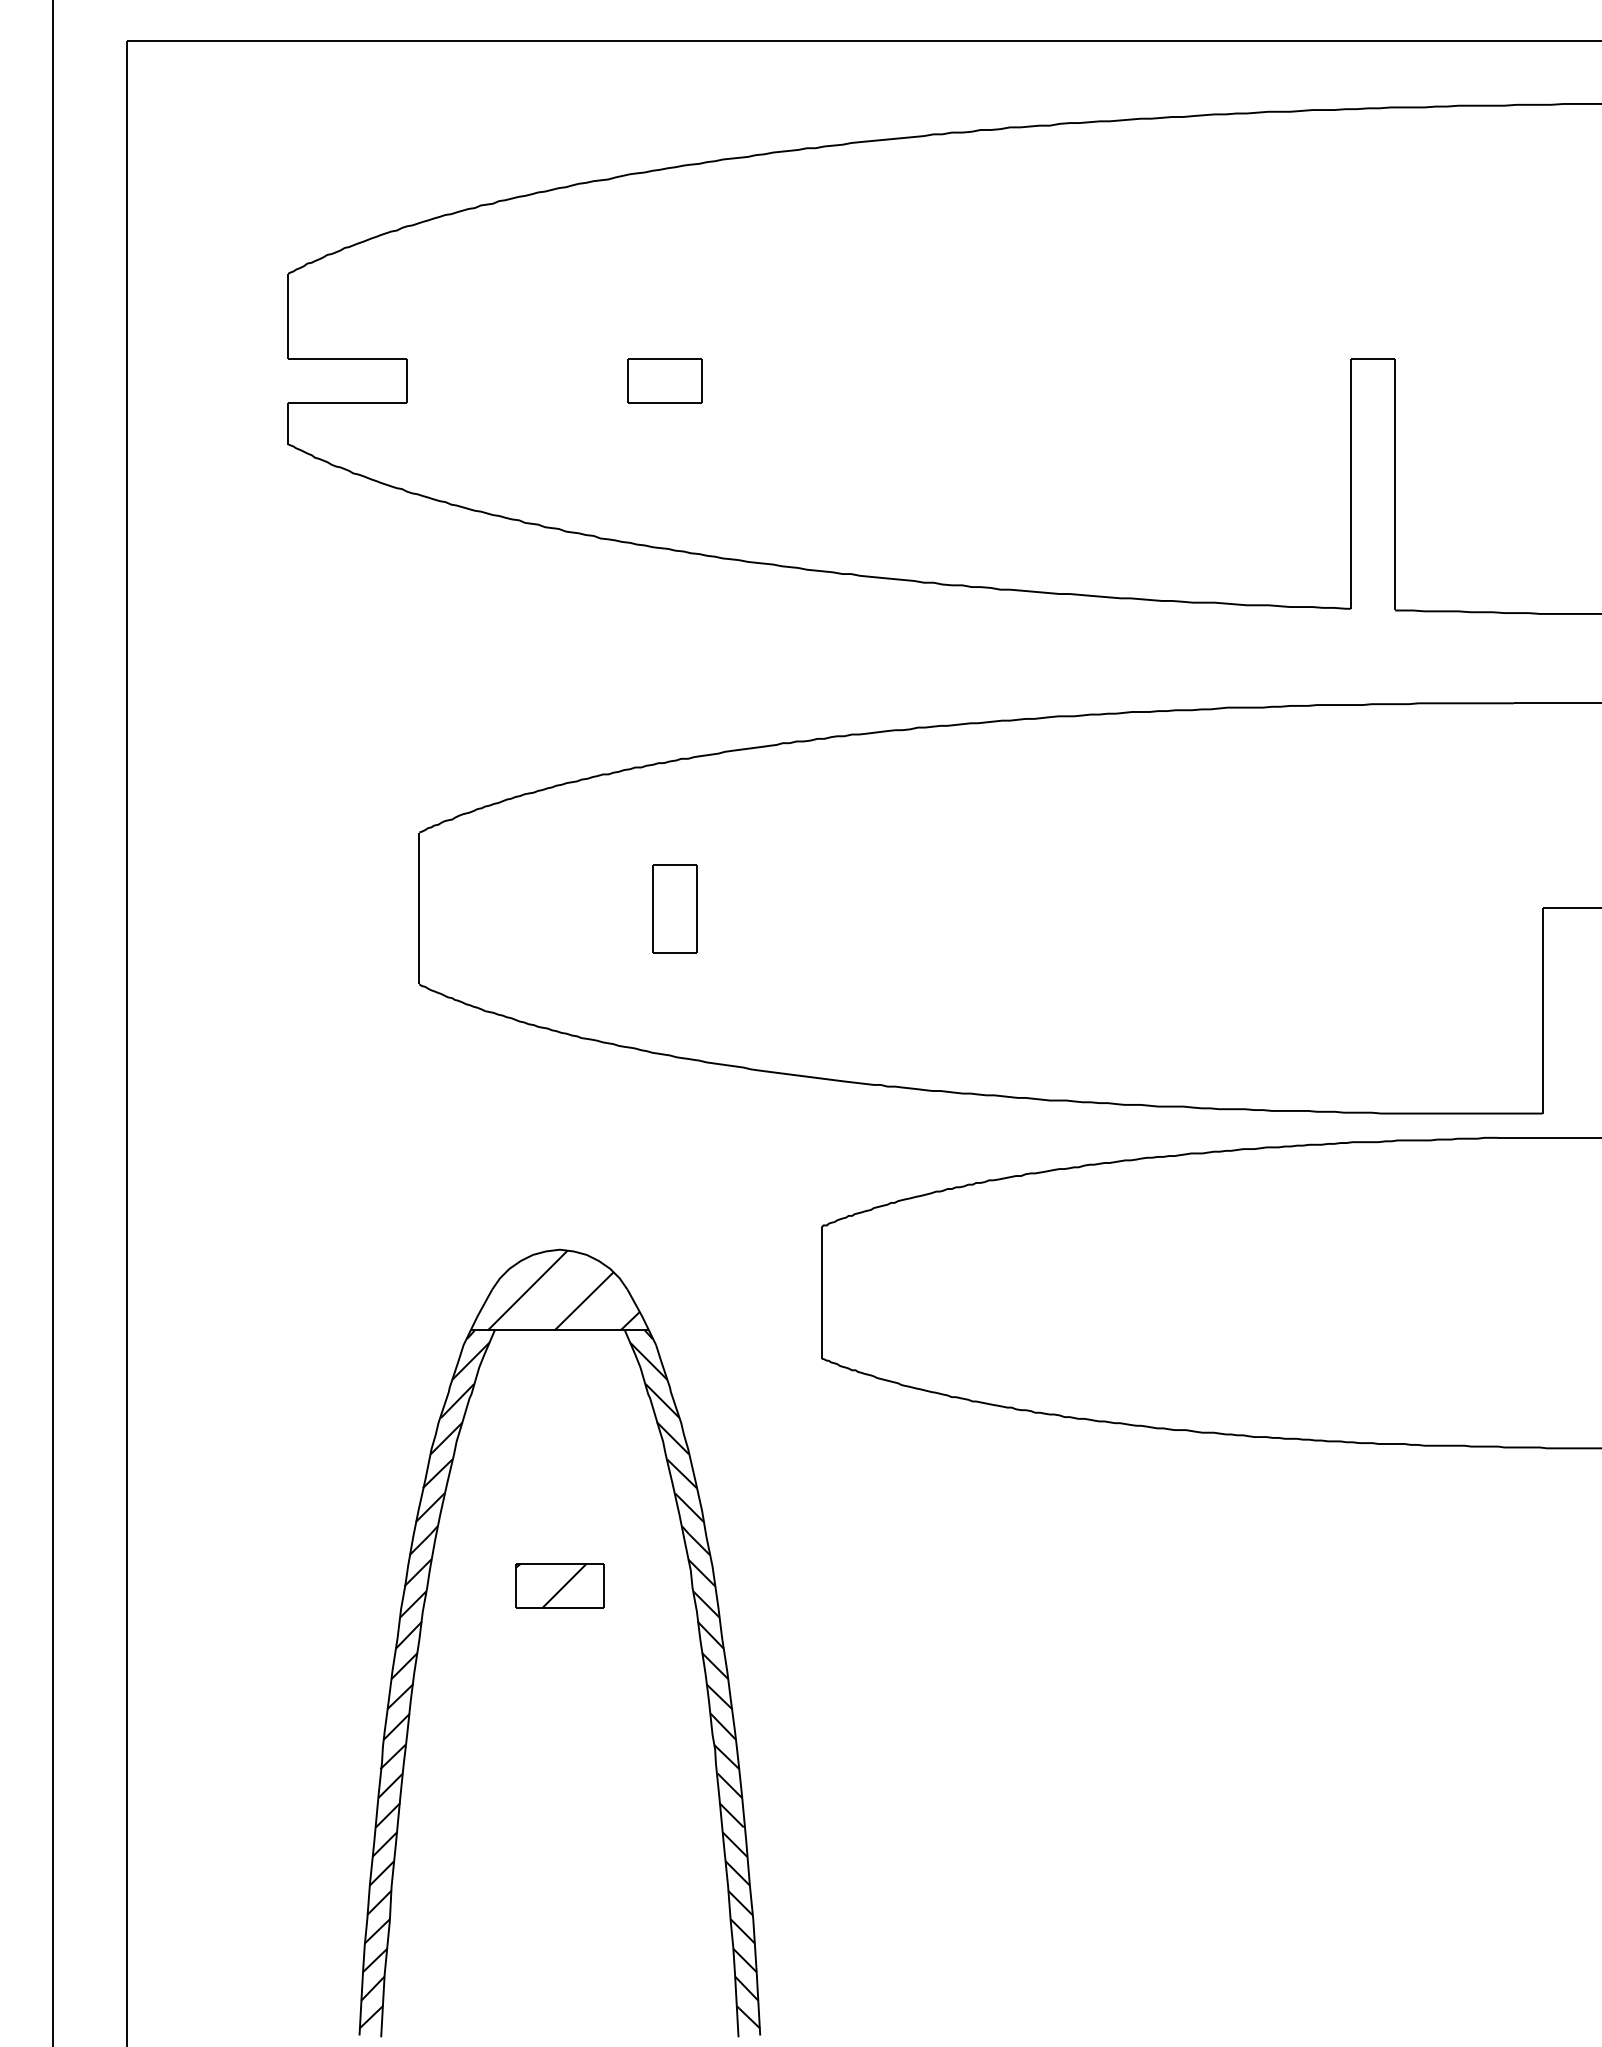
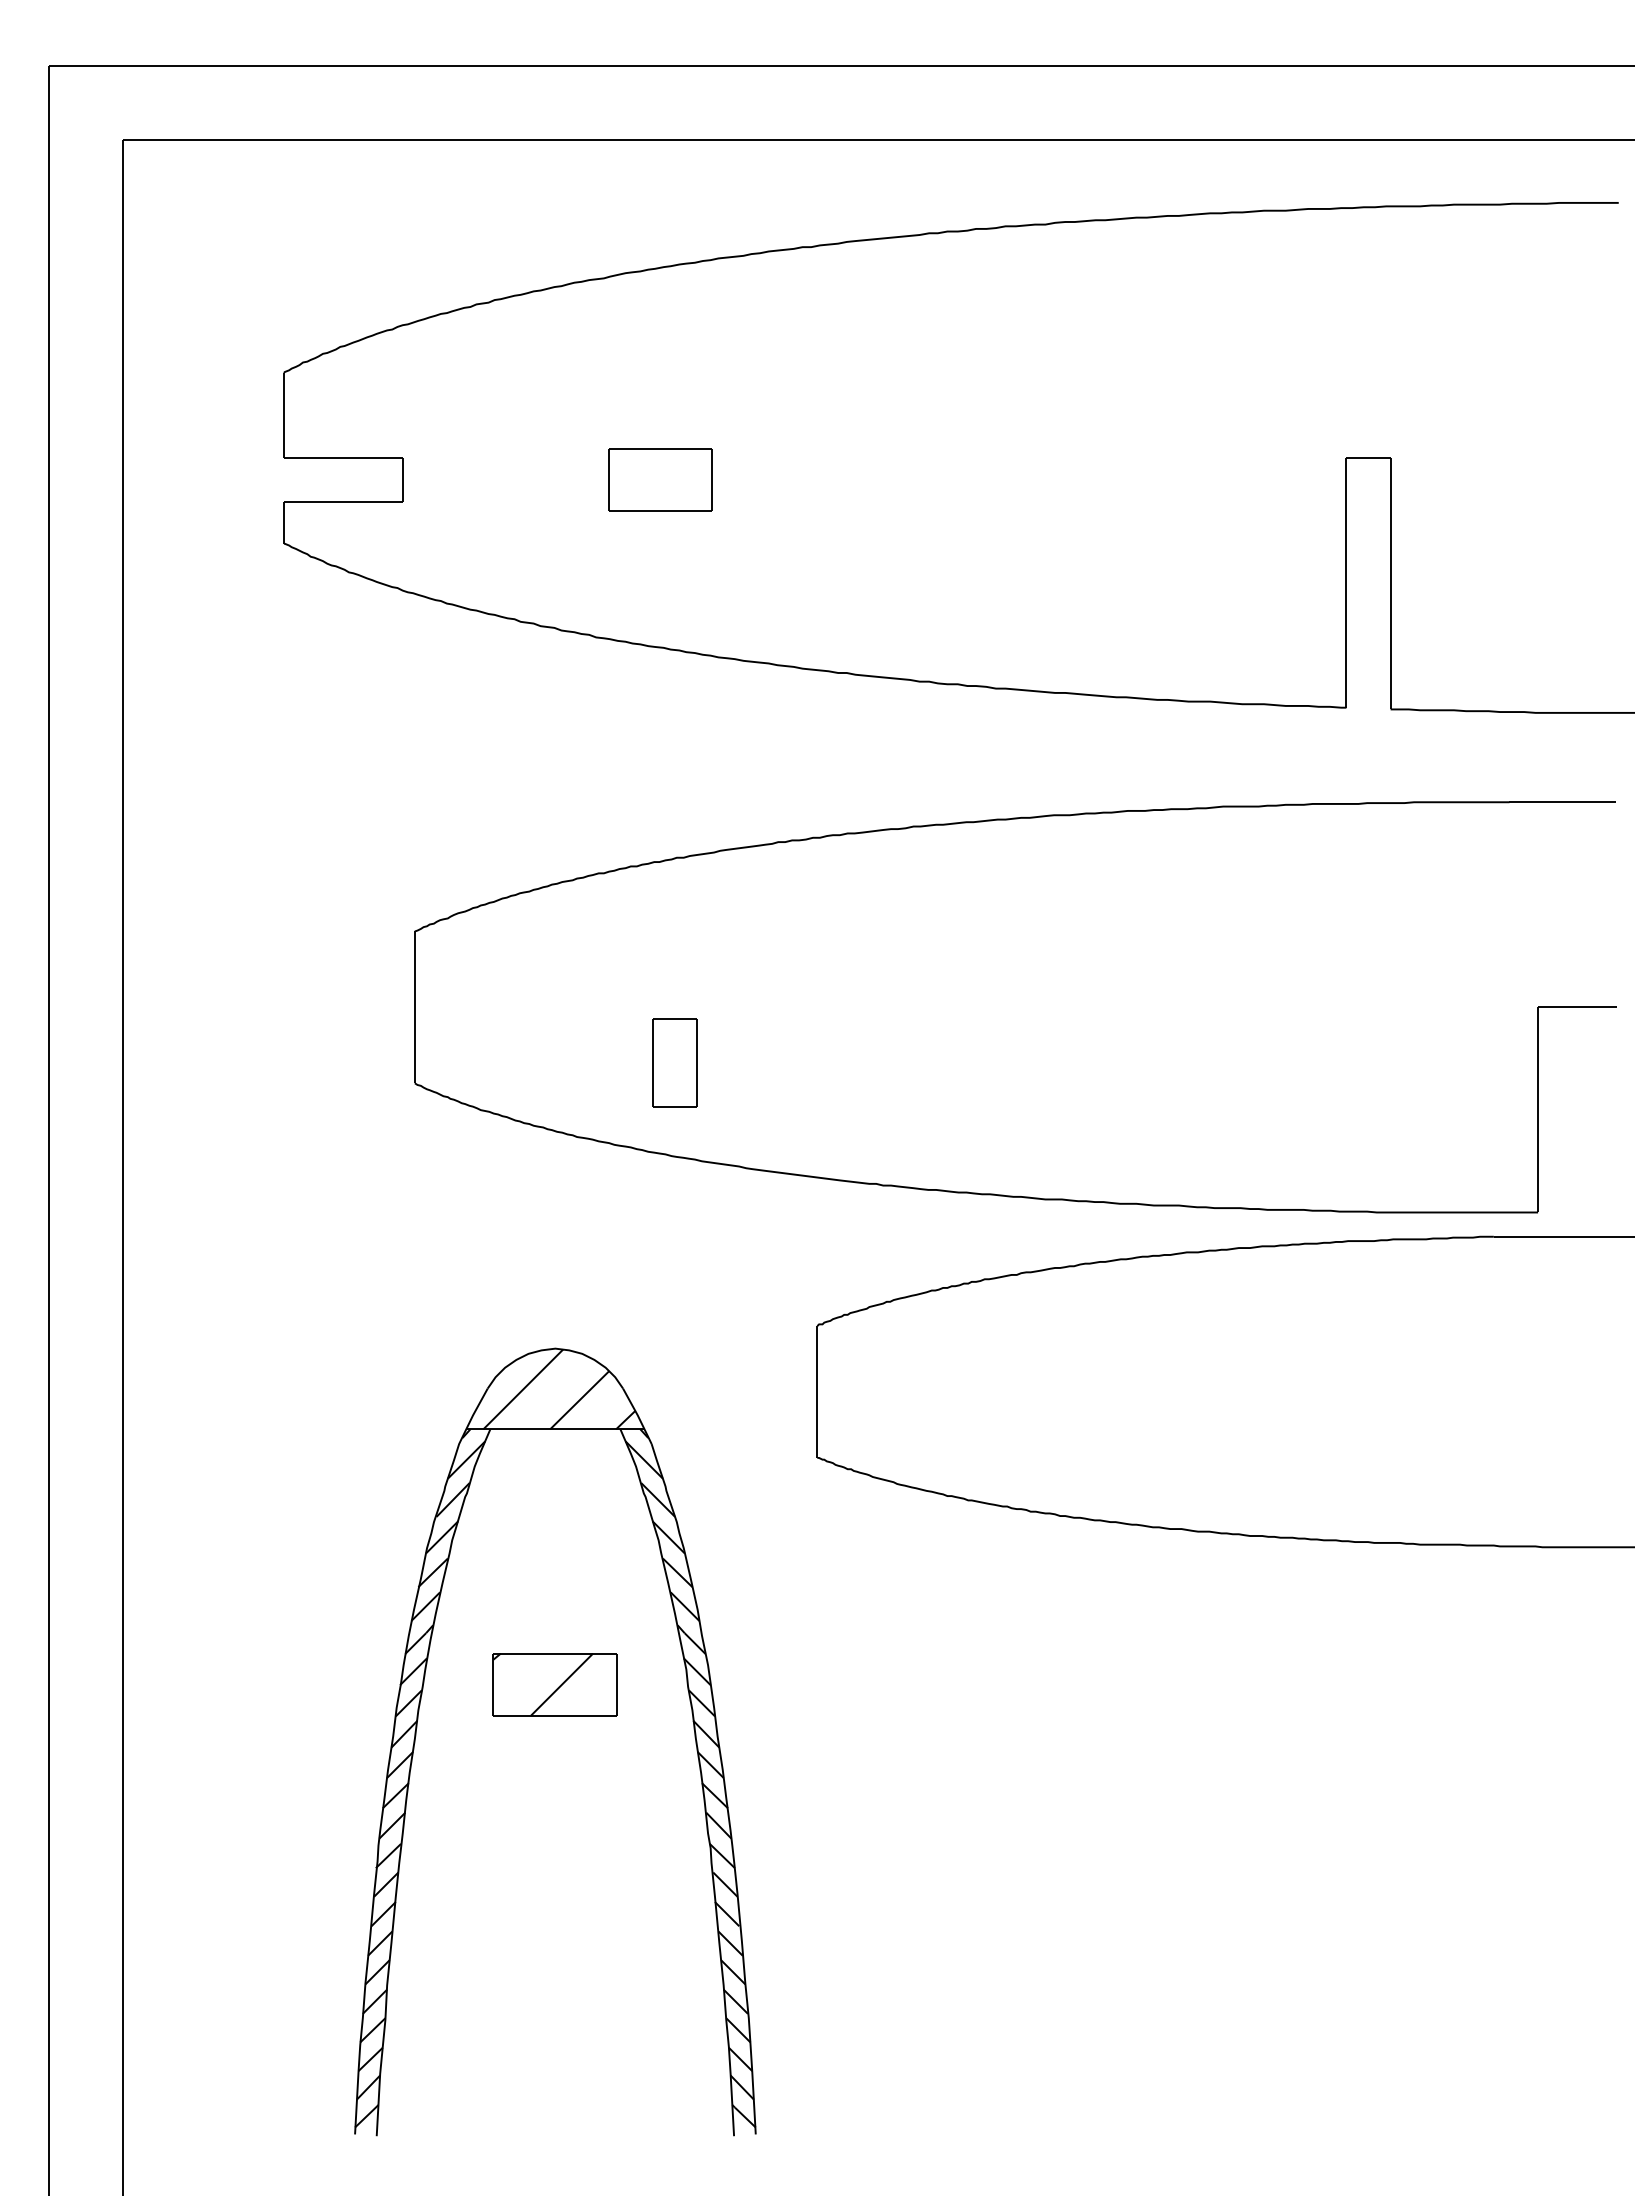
part: (664, 380) -> (660, 479), size x1.4
part: (673, 908) -> (674, 1062), moved
part: (559, 1585) -> (555, 1684), size x1.4

